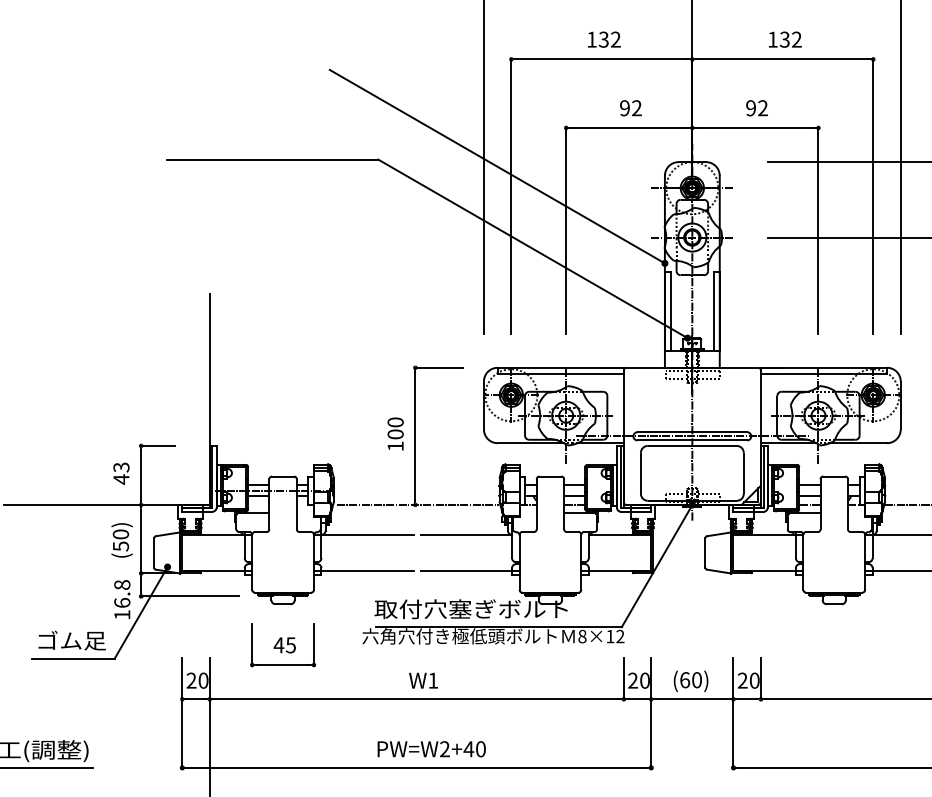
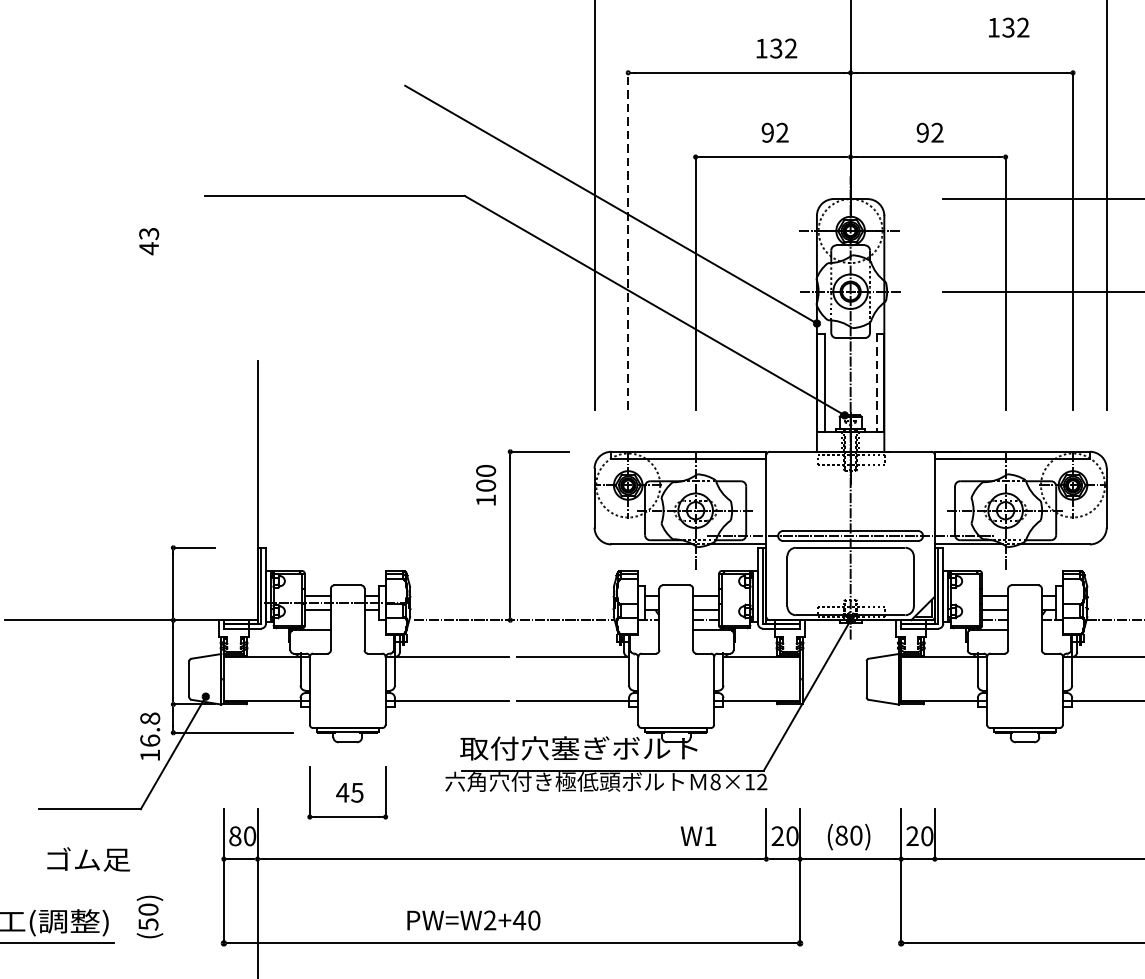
text: (604, 39) -> (777, 48), moved
text: (785, 39) -> (1009, 27), moved
line: (511, 196) -> (628, 241), solid -> dashed
line: (713, 311) -> (876, 382), solid -> dashed
text: (395, 433) -> (485, 484), moved
text: (121, 473) -> (149, 241), moved
text: (121, 540) -> (149, 917), moved
text: (71, 640) -> (87, 859), moved
text: (191, 680) -> (235, 836), 20 -> 80
text: (423, 680) -> (698, 836), moved
text: (685, 680) -> (842, 836), (60) -> (80)
text: (431, 749) -> (473, 920), moved

